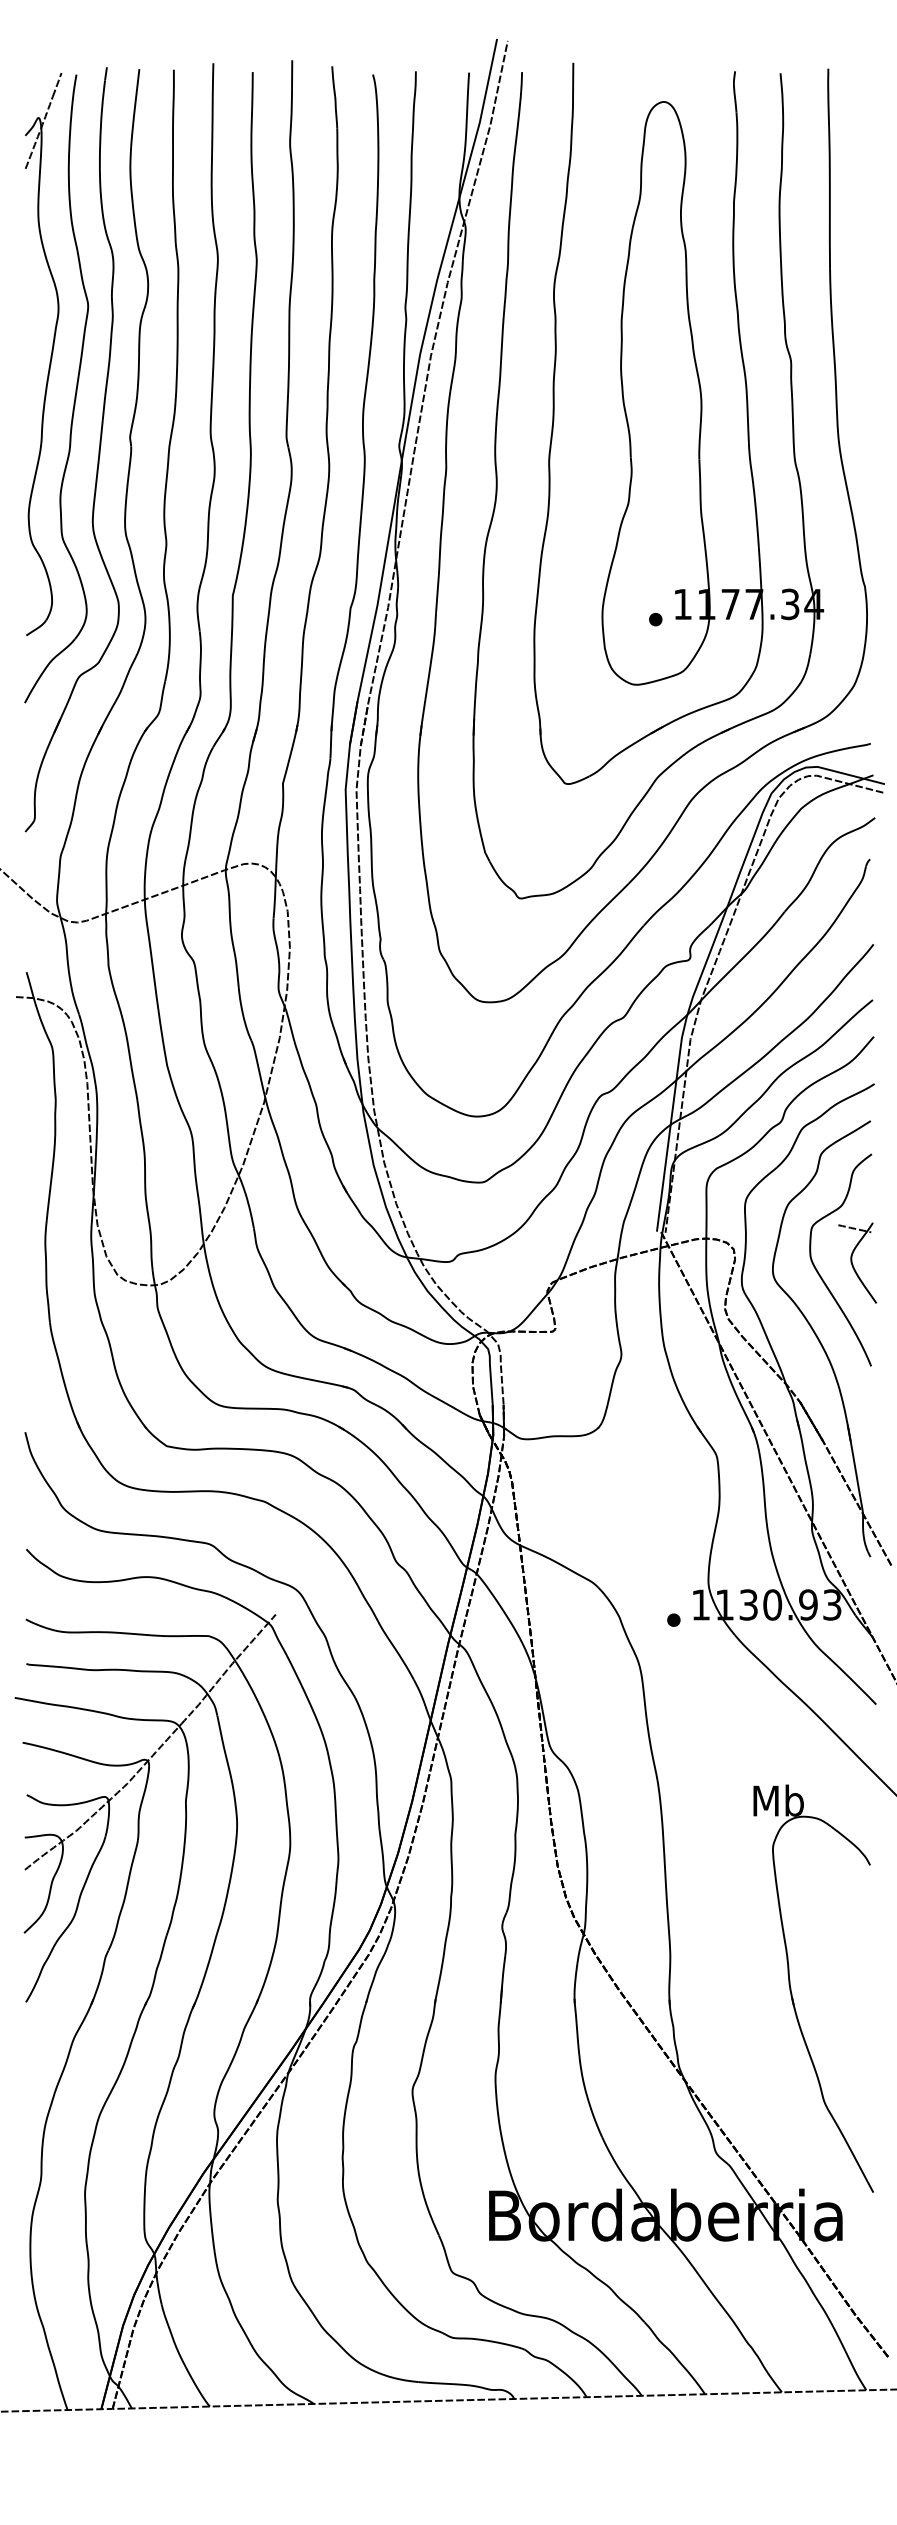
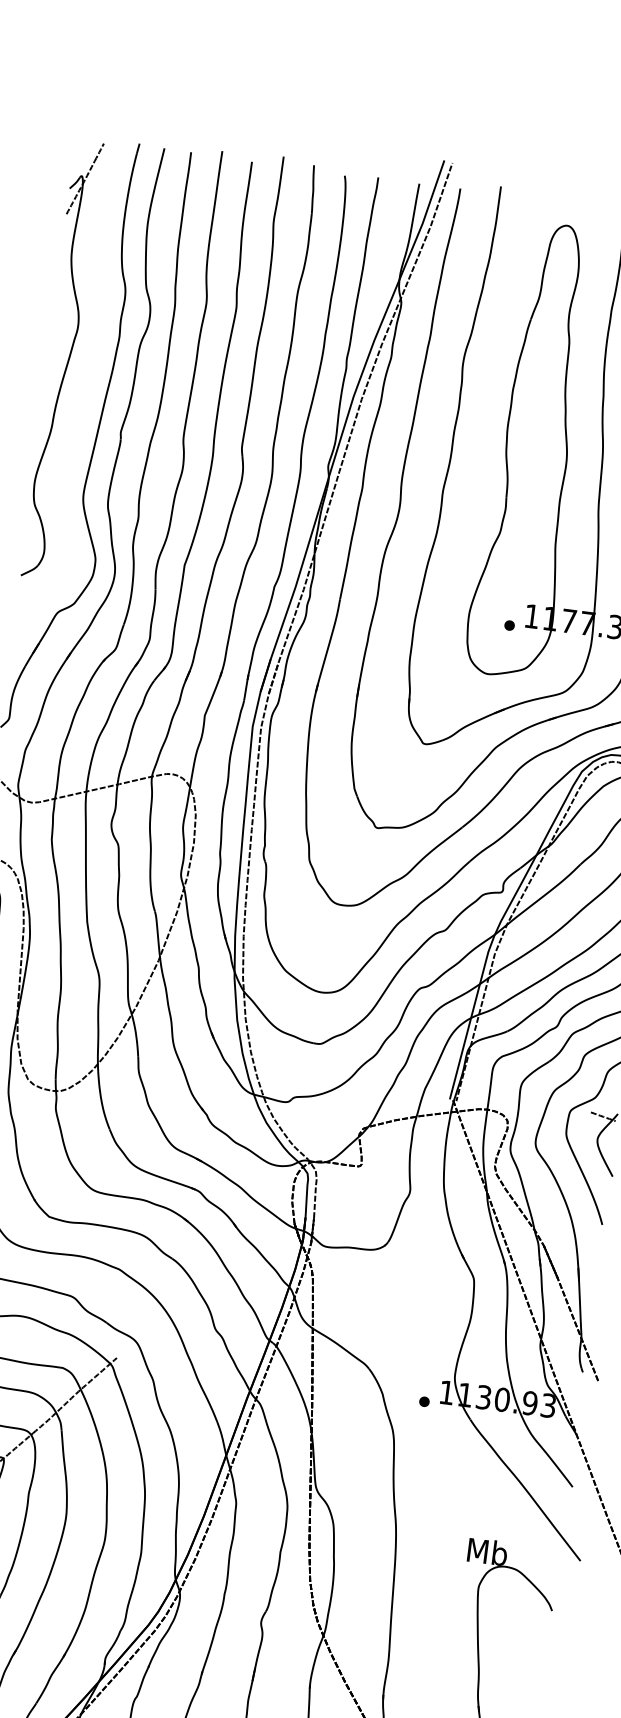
part: (75, 388) -> (83, 389), removed

